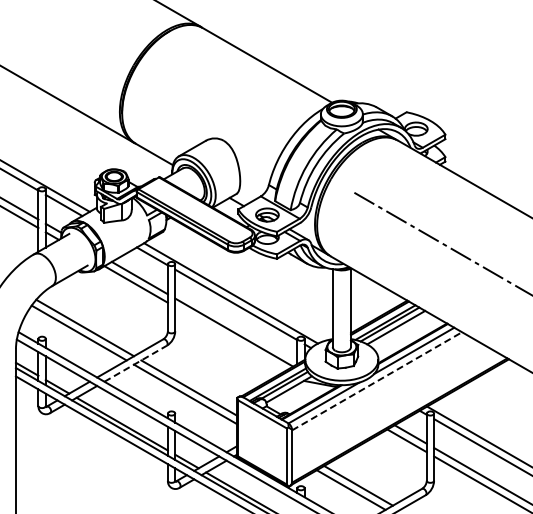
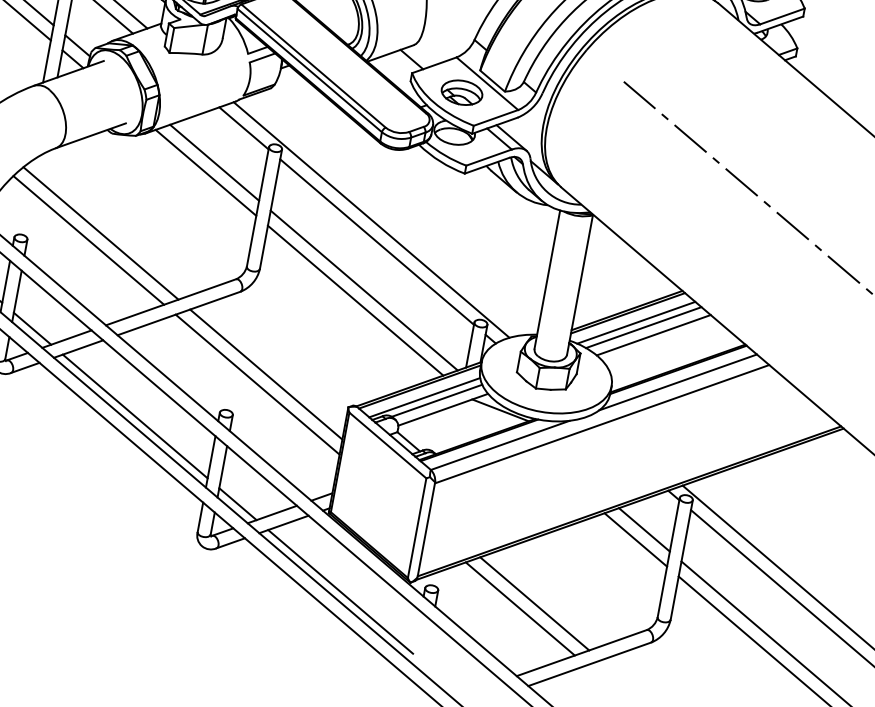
line: (230, 338) -> (355, 299), added
line: (136, 363) -> (180, 313), dashed -> solid
line: (377, 381) -> (602, 424), dashed -> solid

